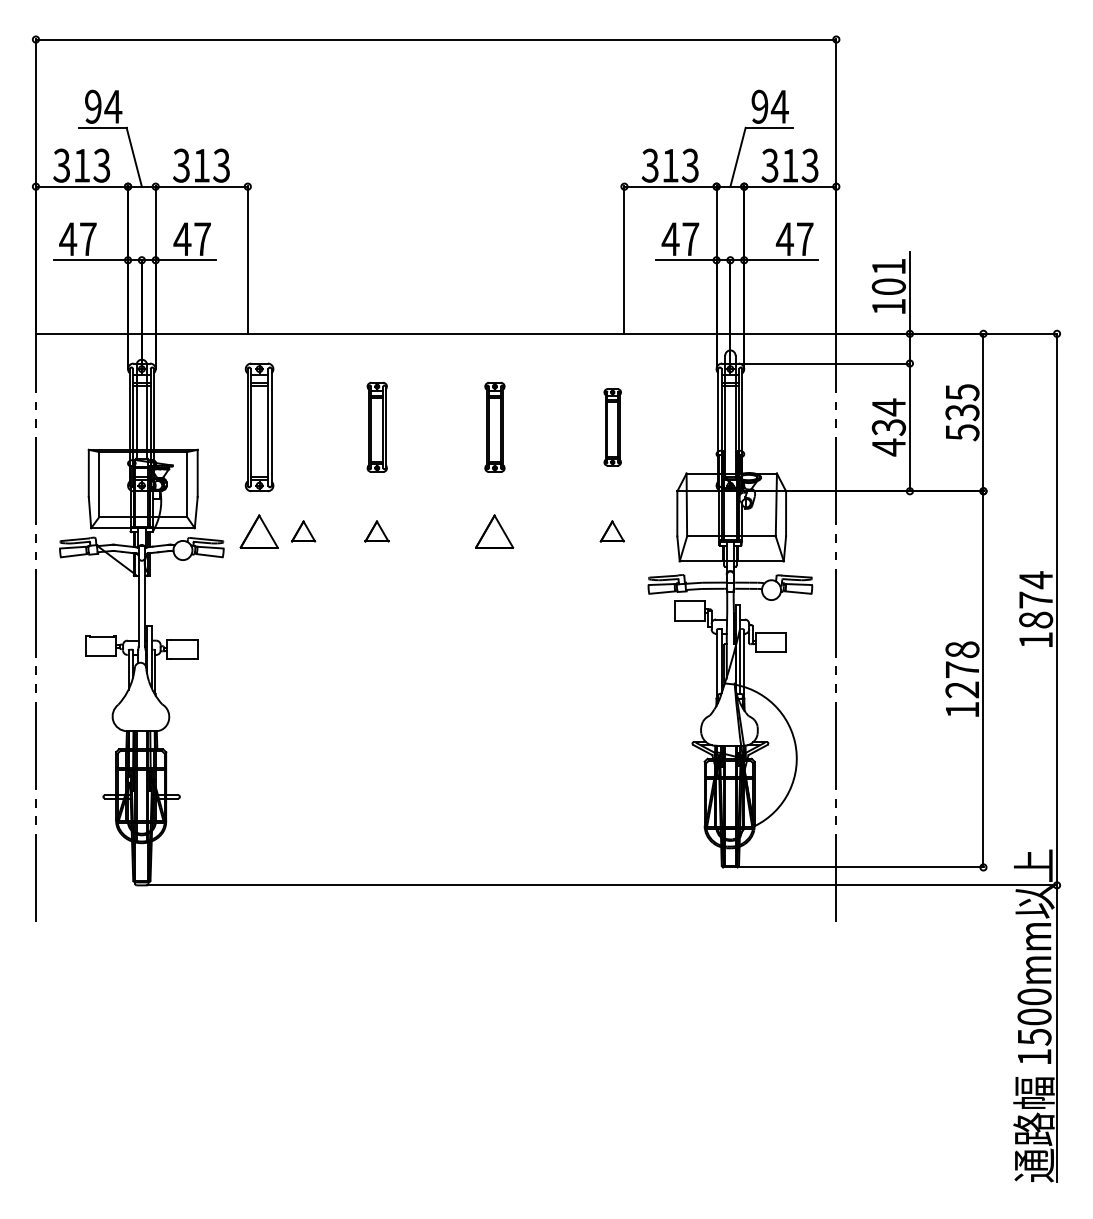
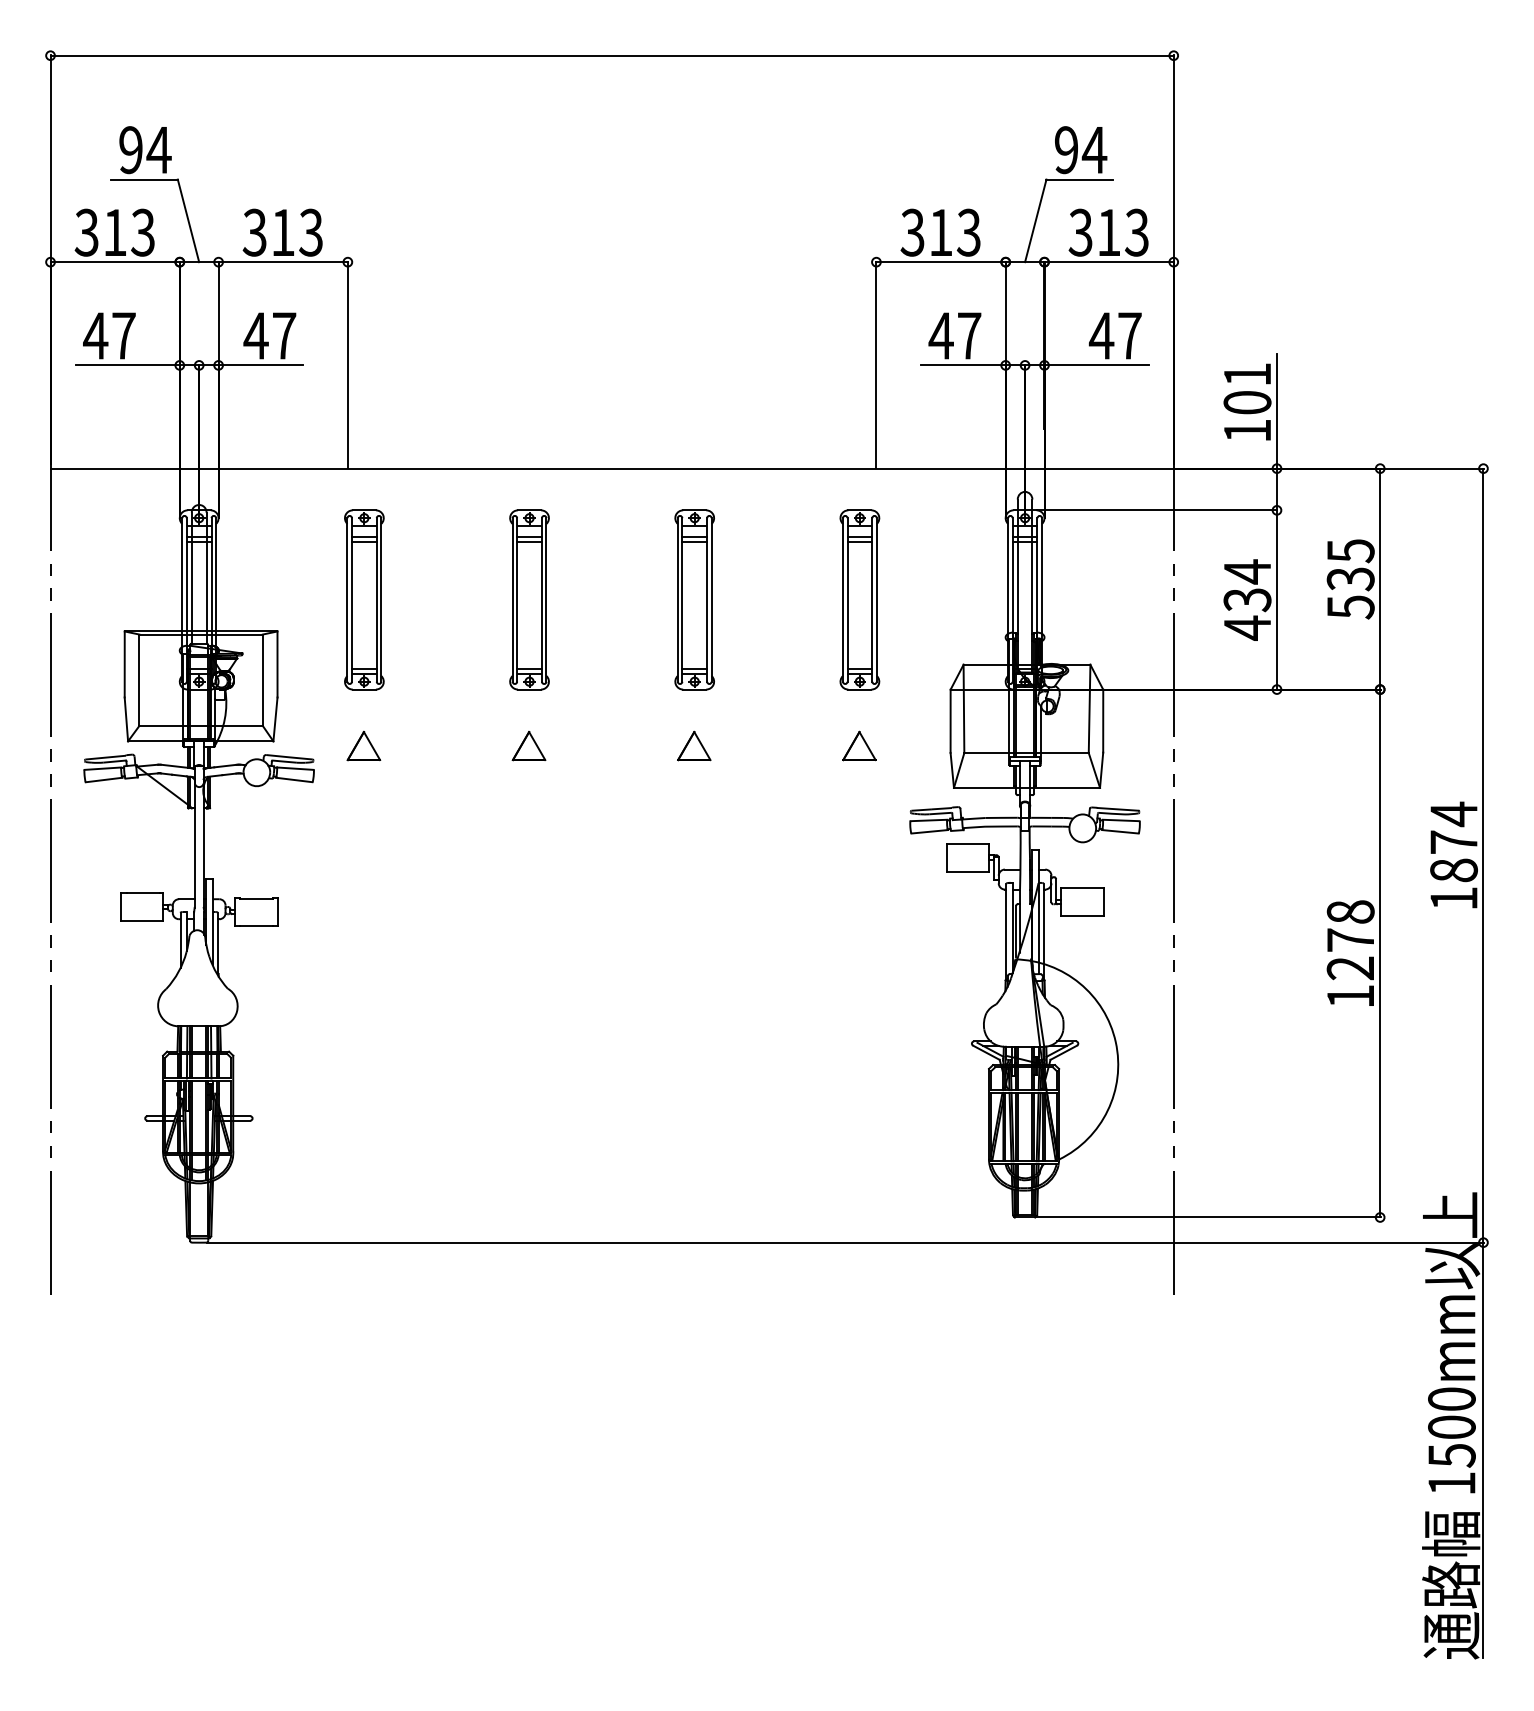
part: (377, 427) -> (529, 599), size x1.43
part: (494, 427) -> (694, 599), size x1.43
part: (612, 427) -> (859, 599), size x1.67
part: (258, 531) -> (363, 745), size x0.62
part: (303, 531) -> (425, 746), removed
part: (494, 531) -> (694, 745), size x0.62

